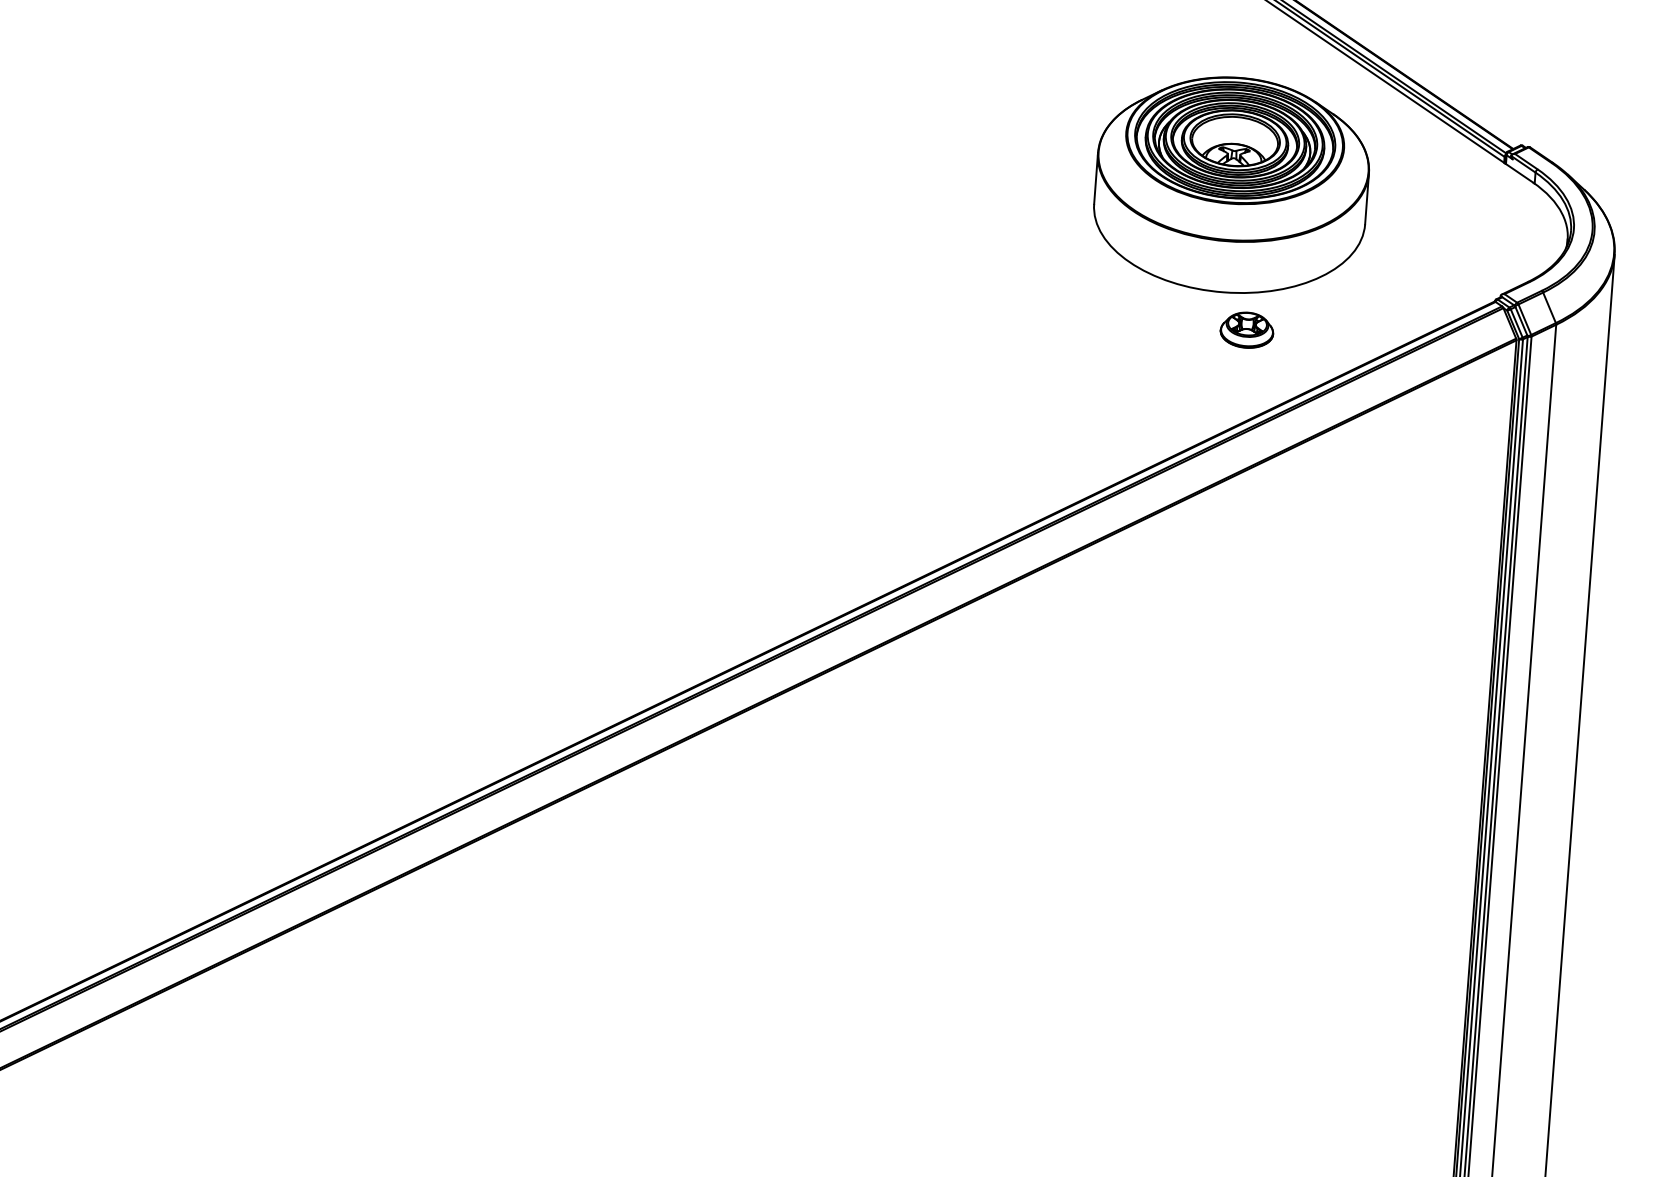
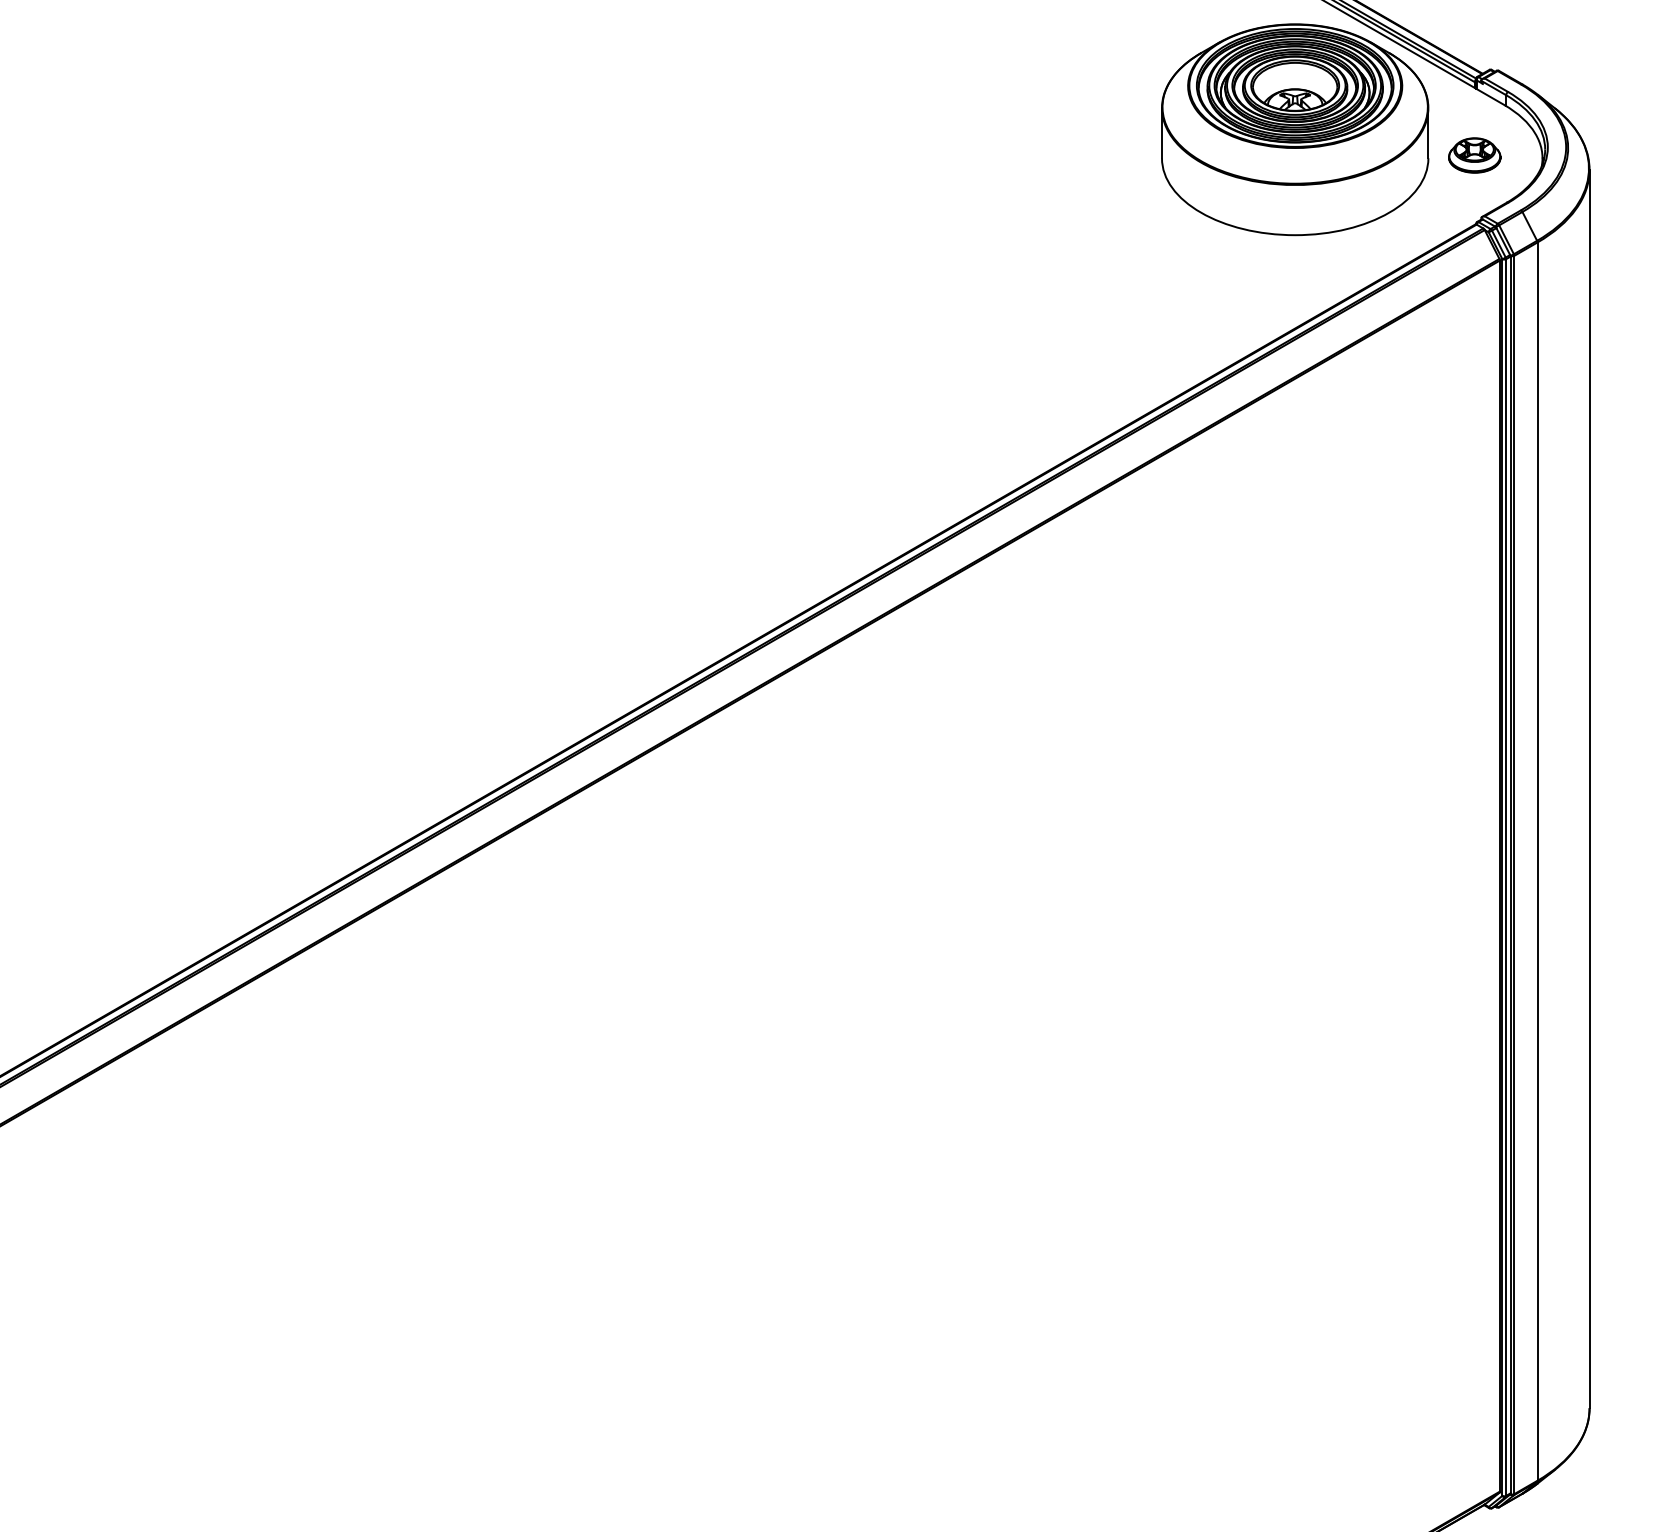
part: (1232, 184) -> (1295, 129), moved
part: (1246, 330) -> (1474, 155), moved

